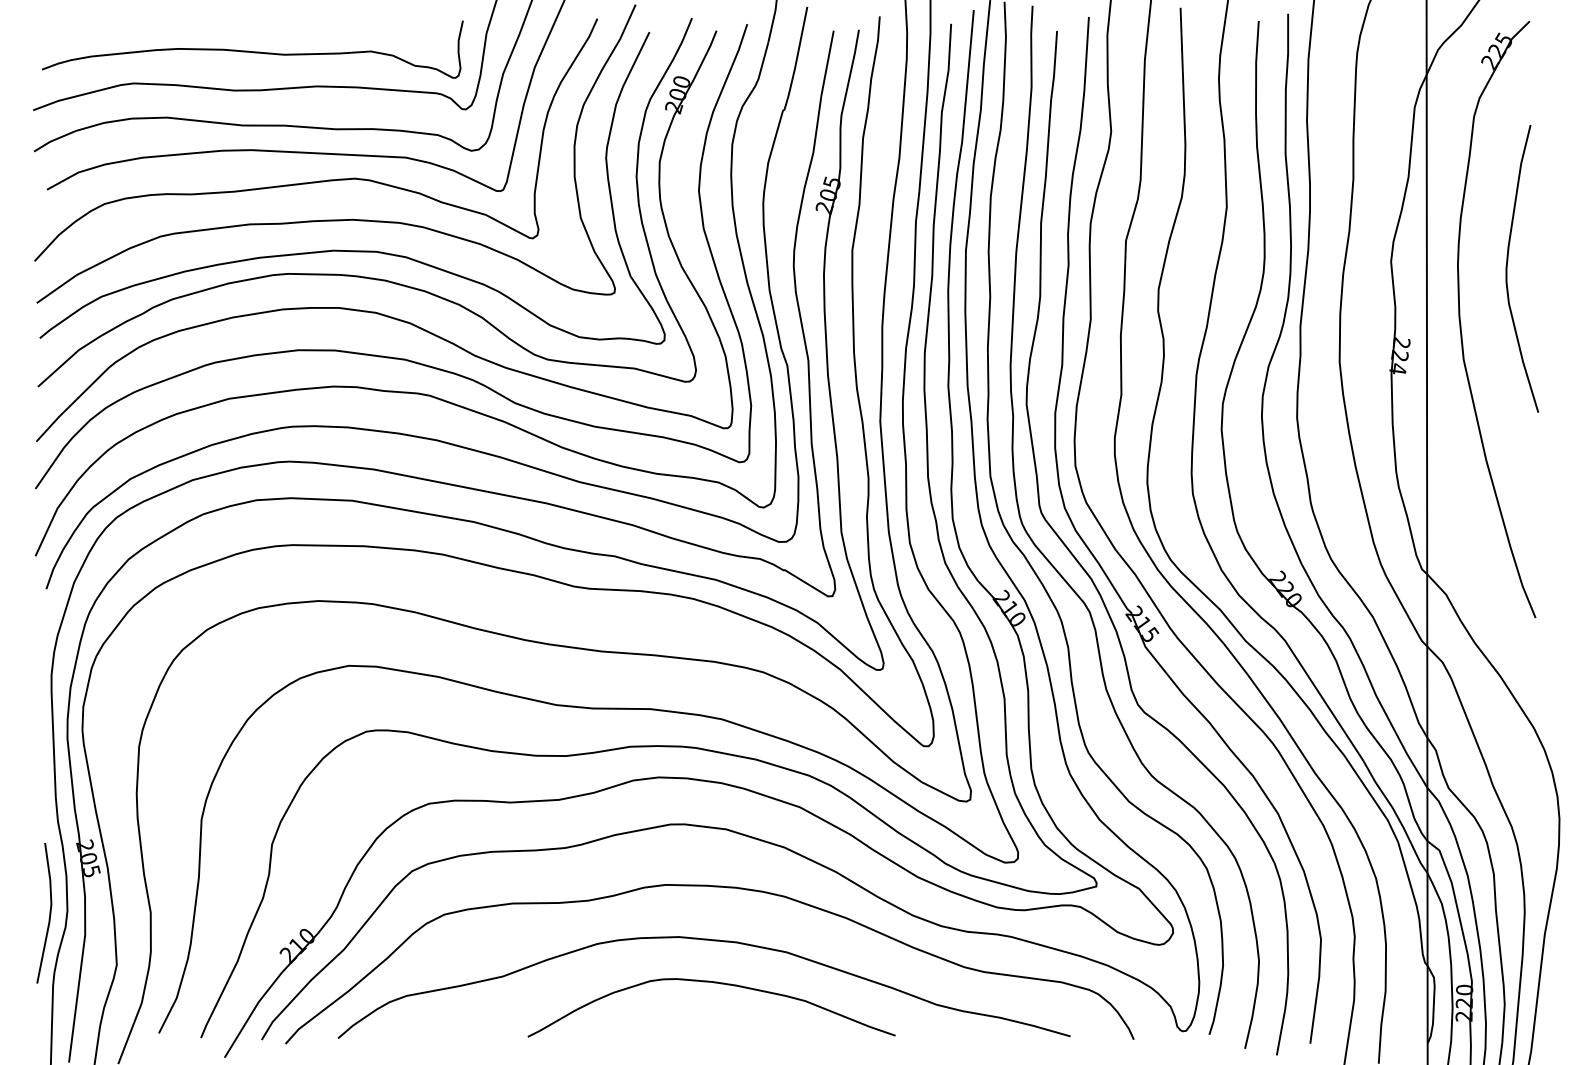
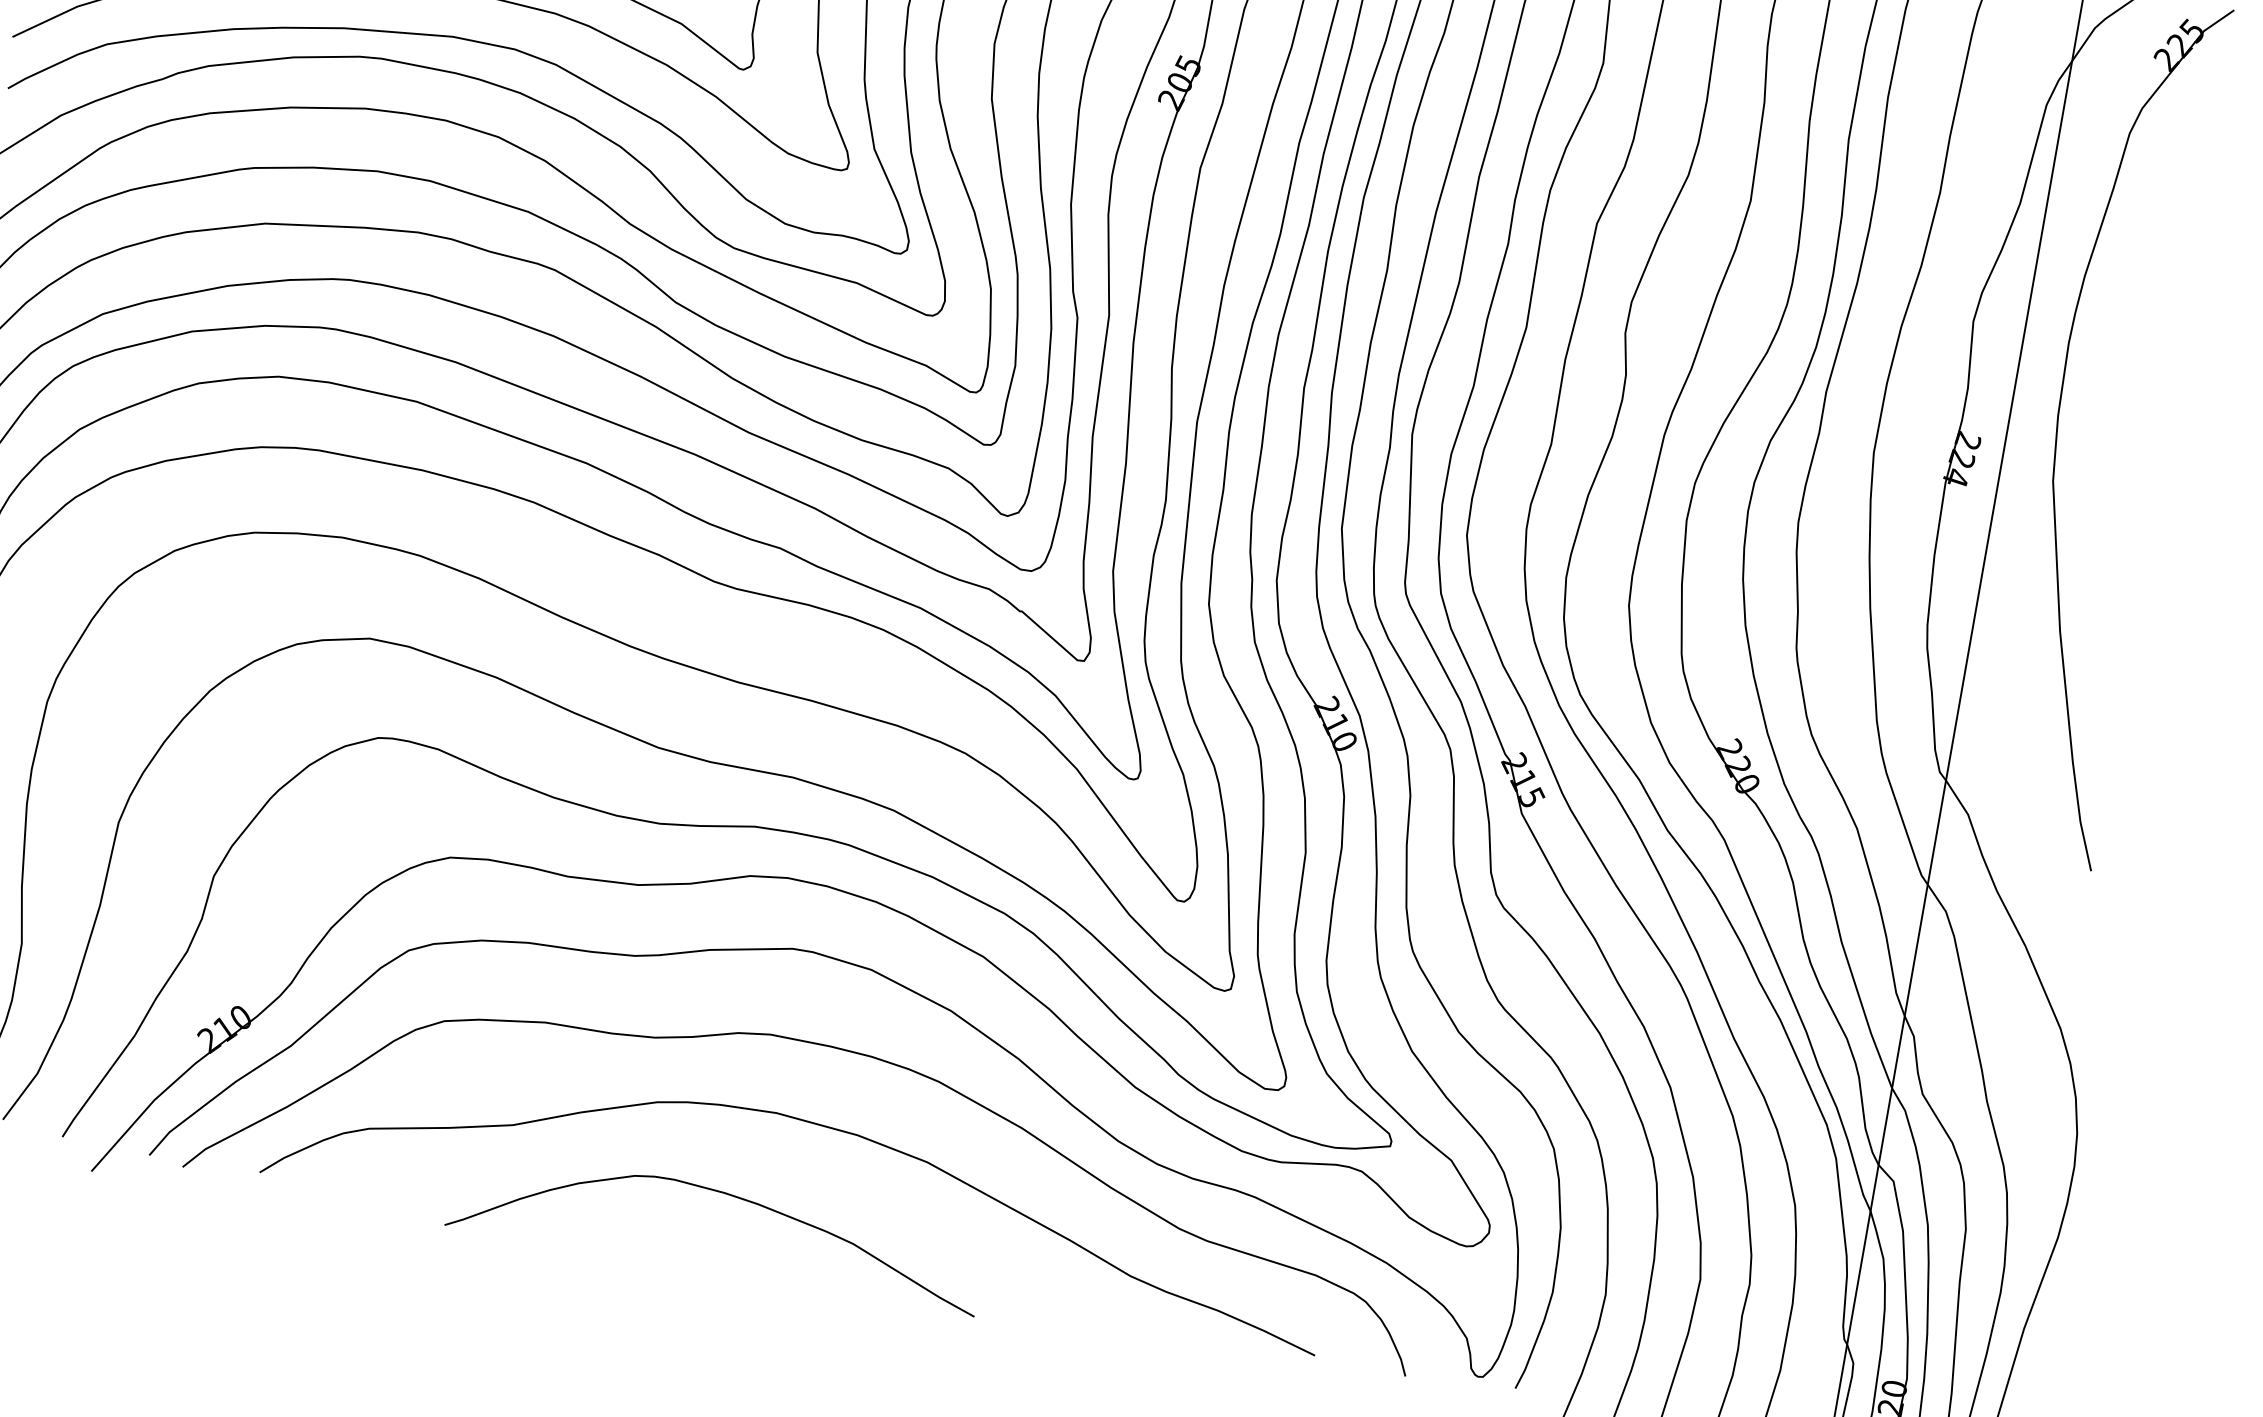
curve: (1507, 268) -> (2139, 360), removed
curve: (713, 983) -> (725, 1195), moved

